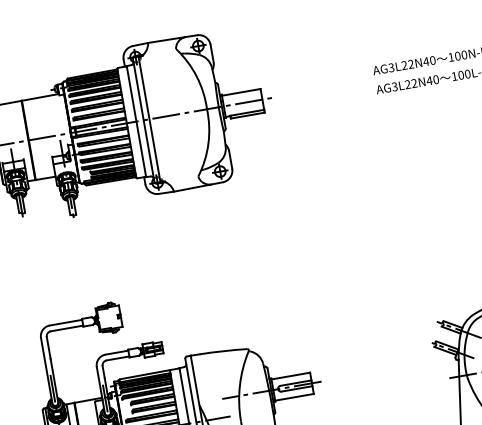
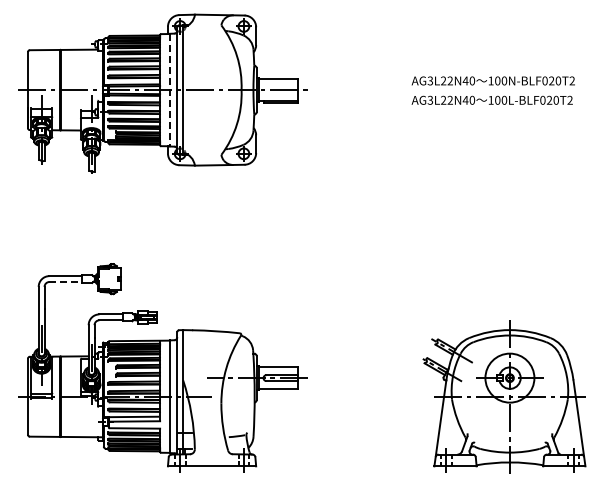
line: (136, 122) -> (169, 90), solid -> dashed
line: (67, 328) -> (66, 282), solid -> dashed

